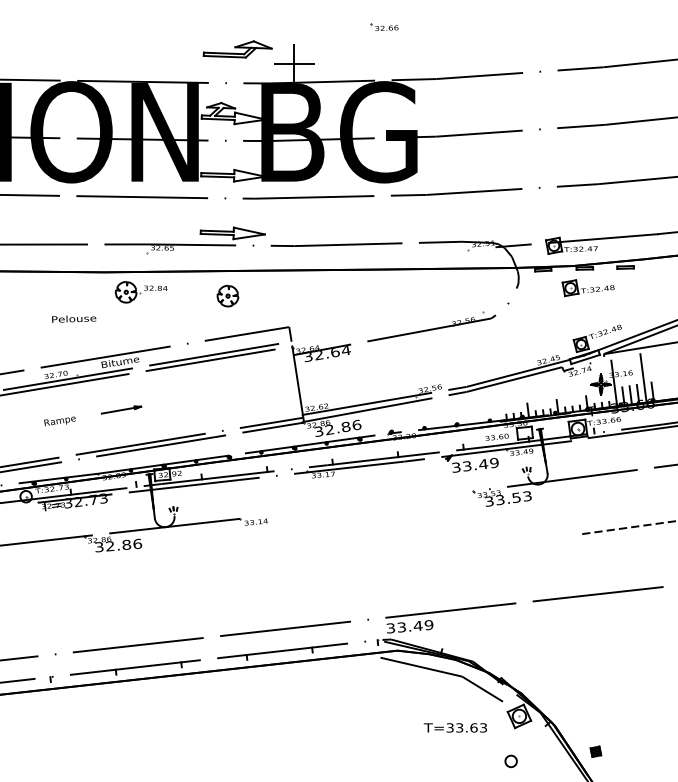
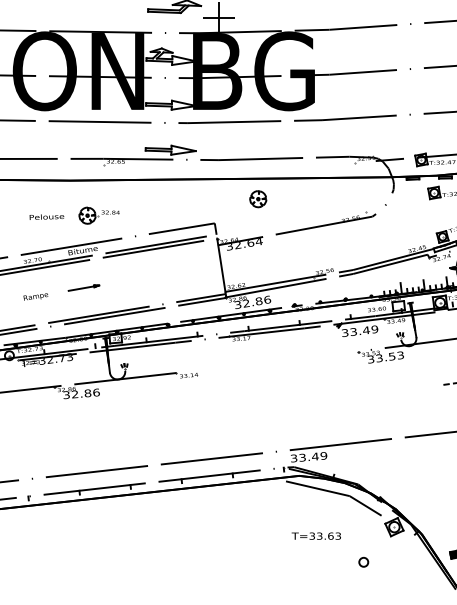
part: (140, 292) -> (98, 215), moved
part: (227, 295) -> (257, 198), moved
text: (454, 727) -> (315, 535), moved
part: (510, 761) -> (363, 562), moved

